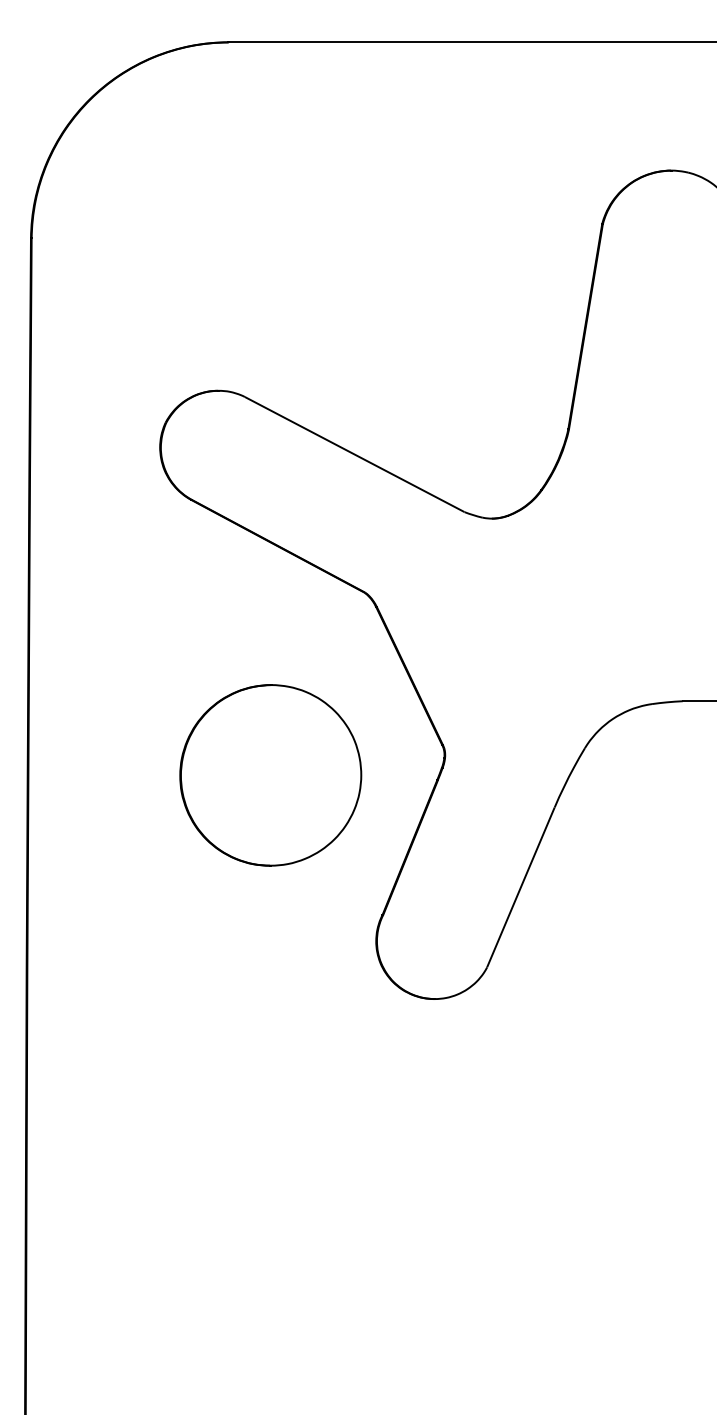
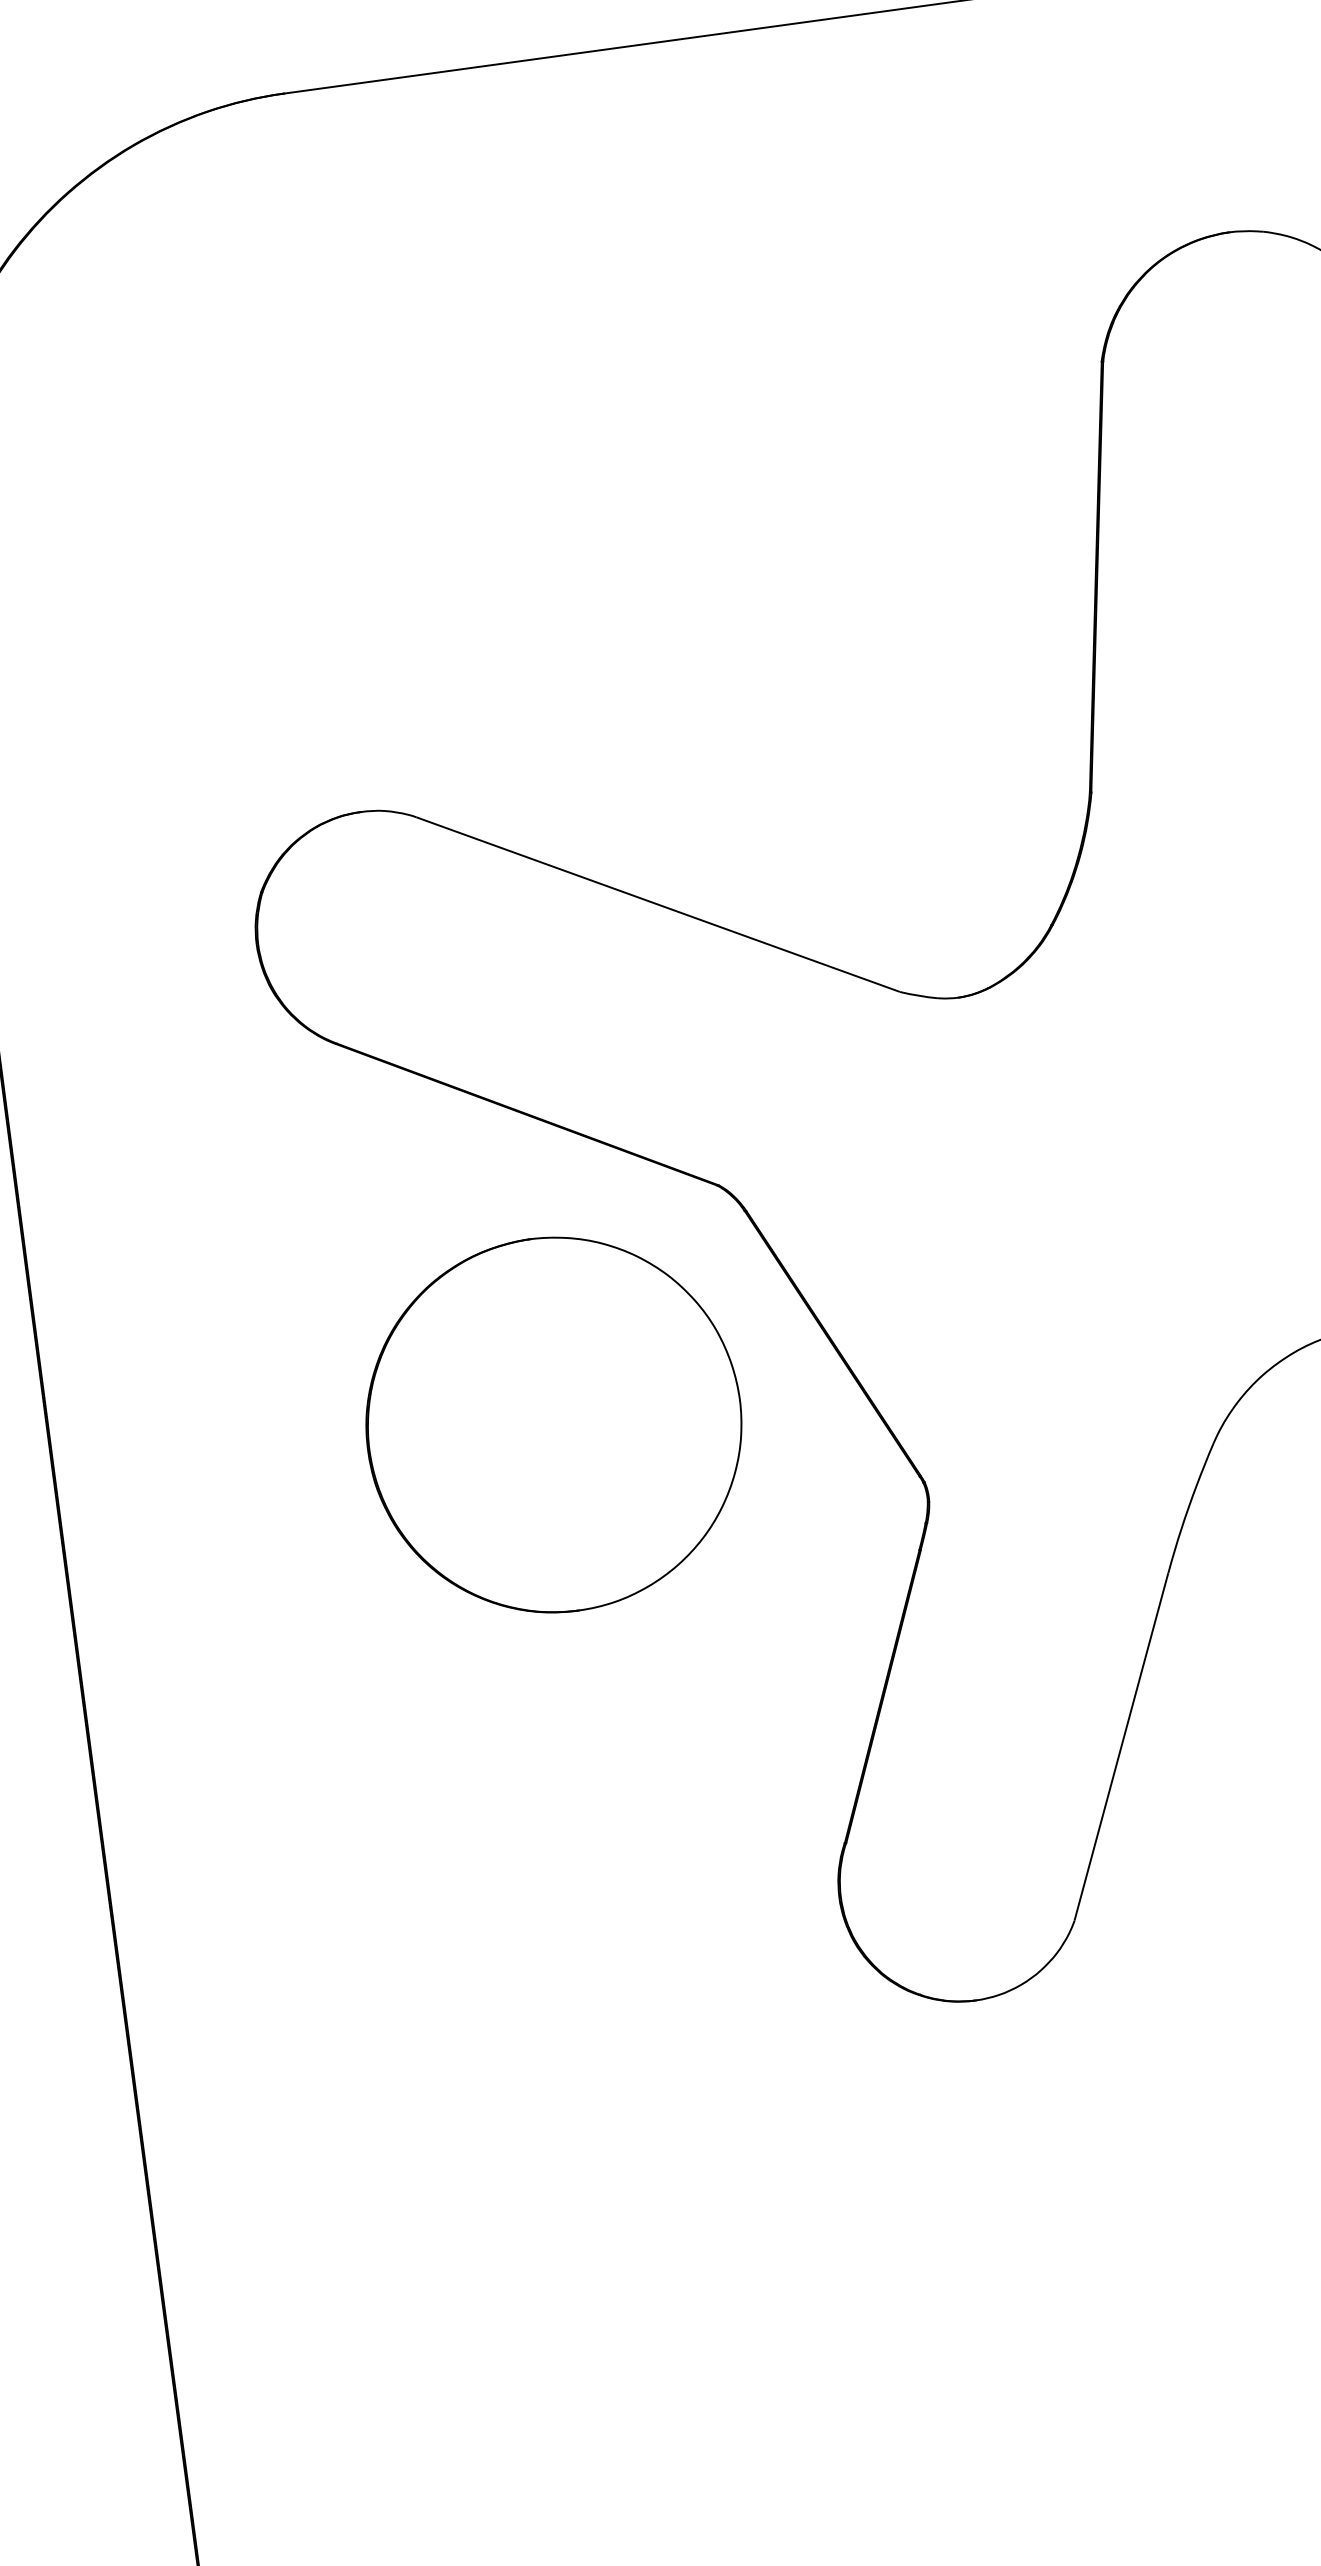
part: (270, 775) -> (553, 1425), moved

